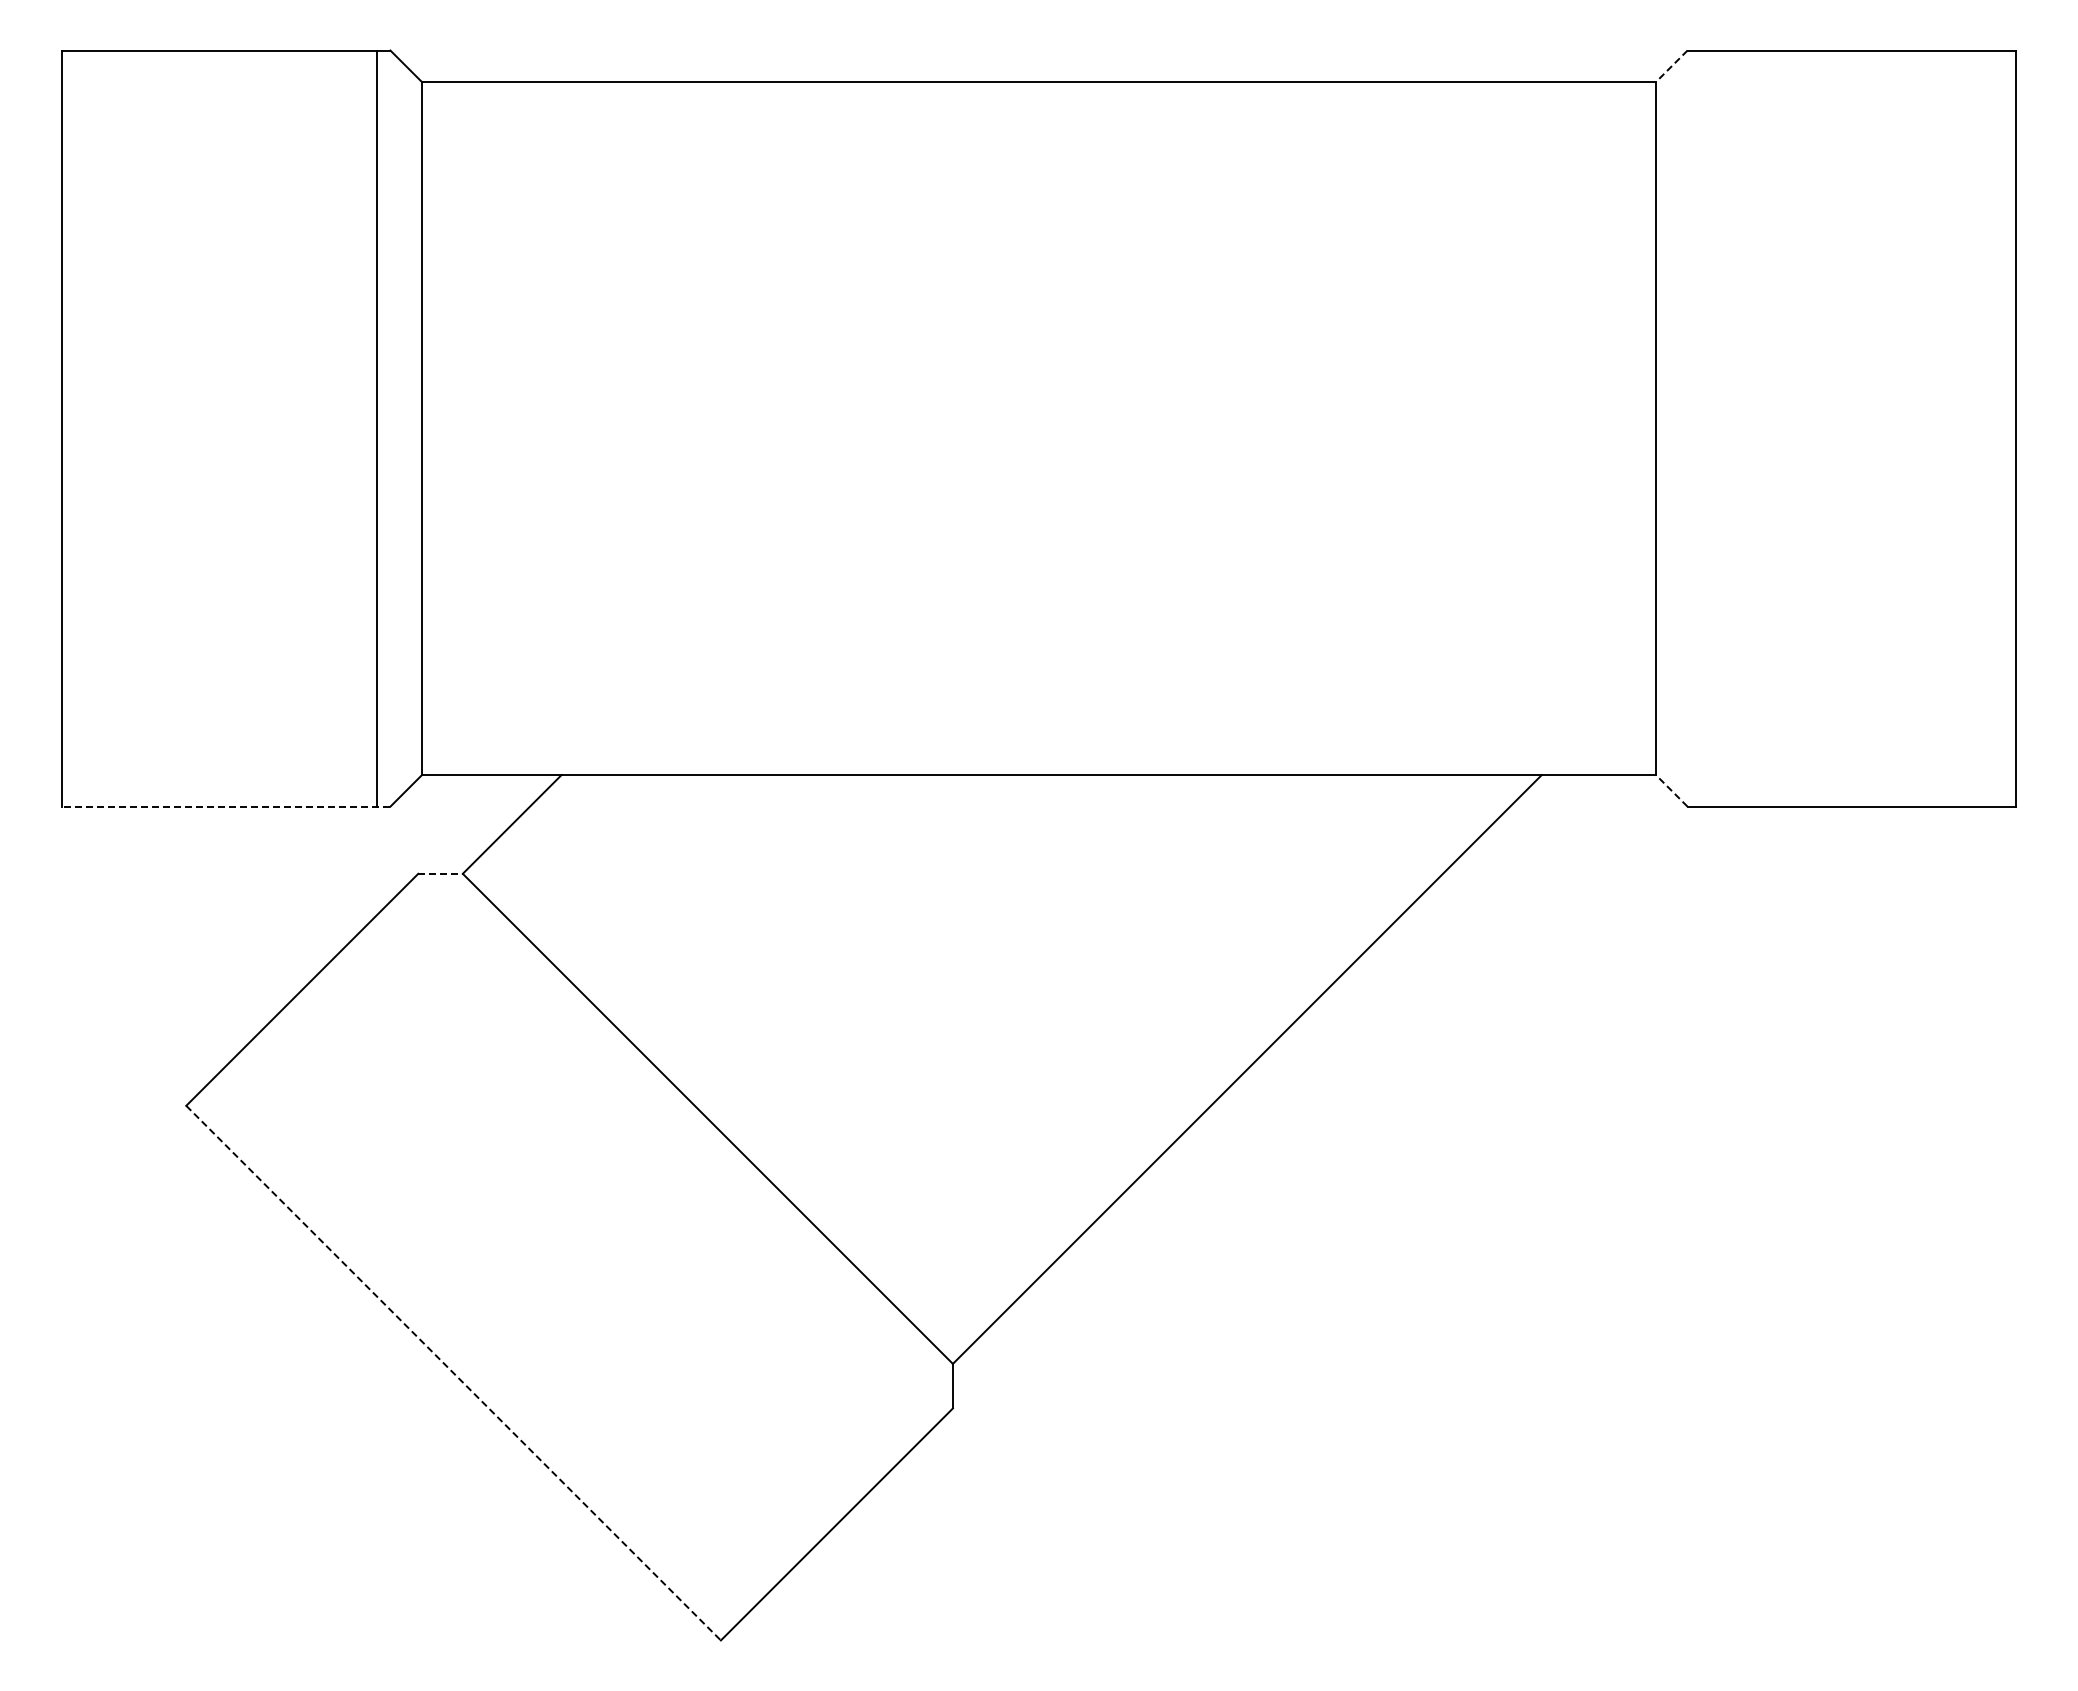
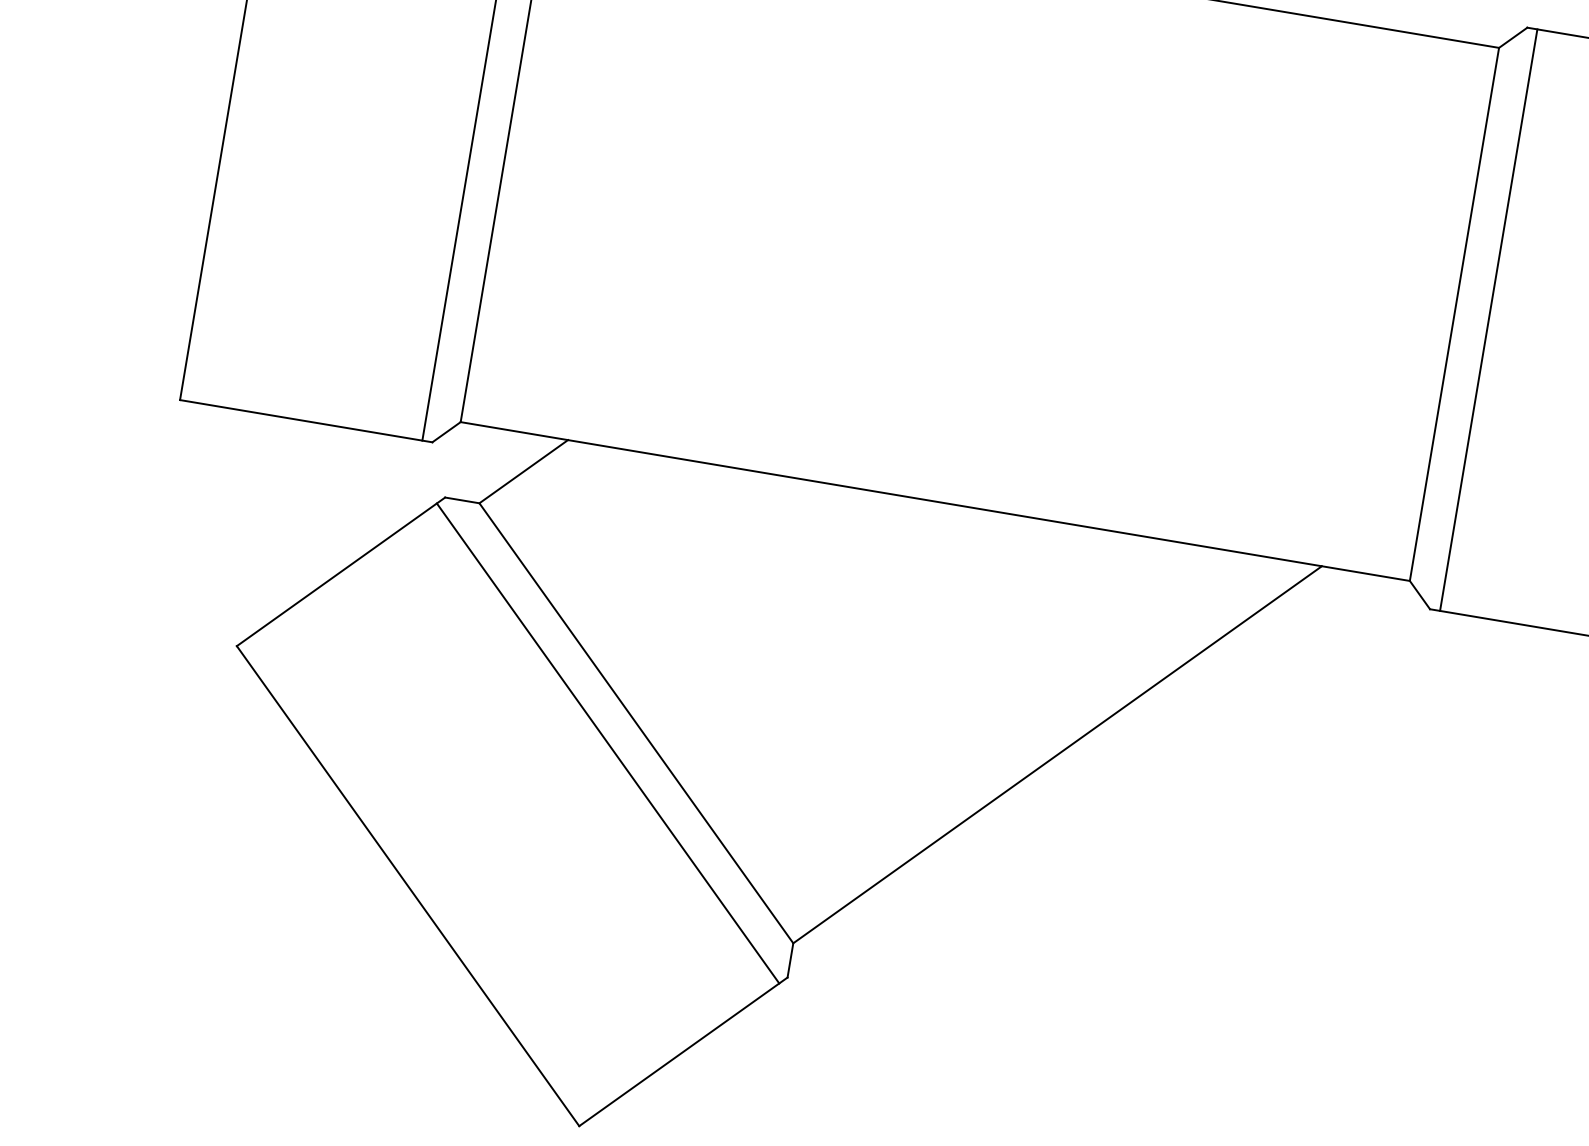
line: (1671, 66) -> (1512, 37), dashed -> solid
line: (1700, 428) -> (1488, 320), added
line: (1671, 790) -> (1419, 594), dashed -> solid
line: (225, 806) -> (305, 420), dashed -> solid
line: (441, 873) -> (463, 500), dashed -> solid
line: (676, 1150) -> (608, 743), added
line: (453, 1373) -> (407, 886), dashed -> solid

